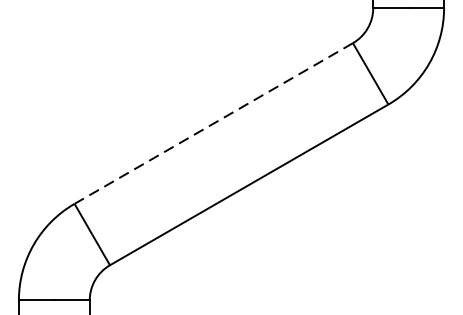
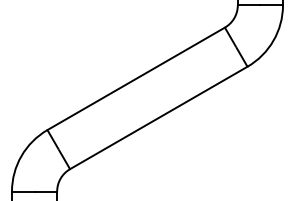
line: (212, 124) -> (135, 79), dashed -> solid

